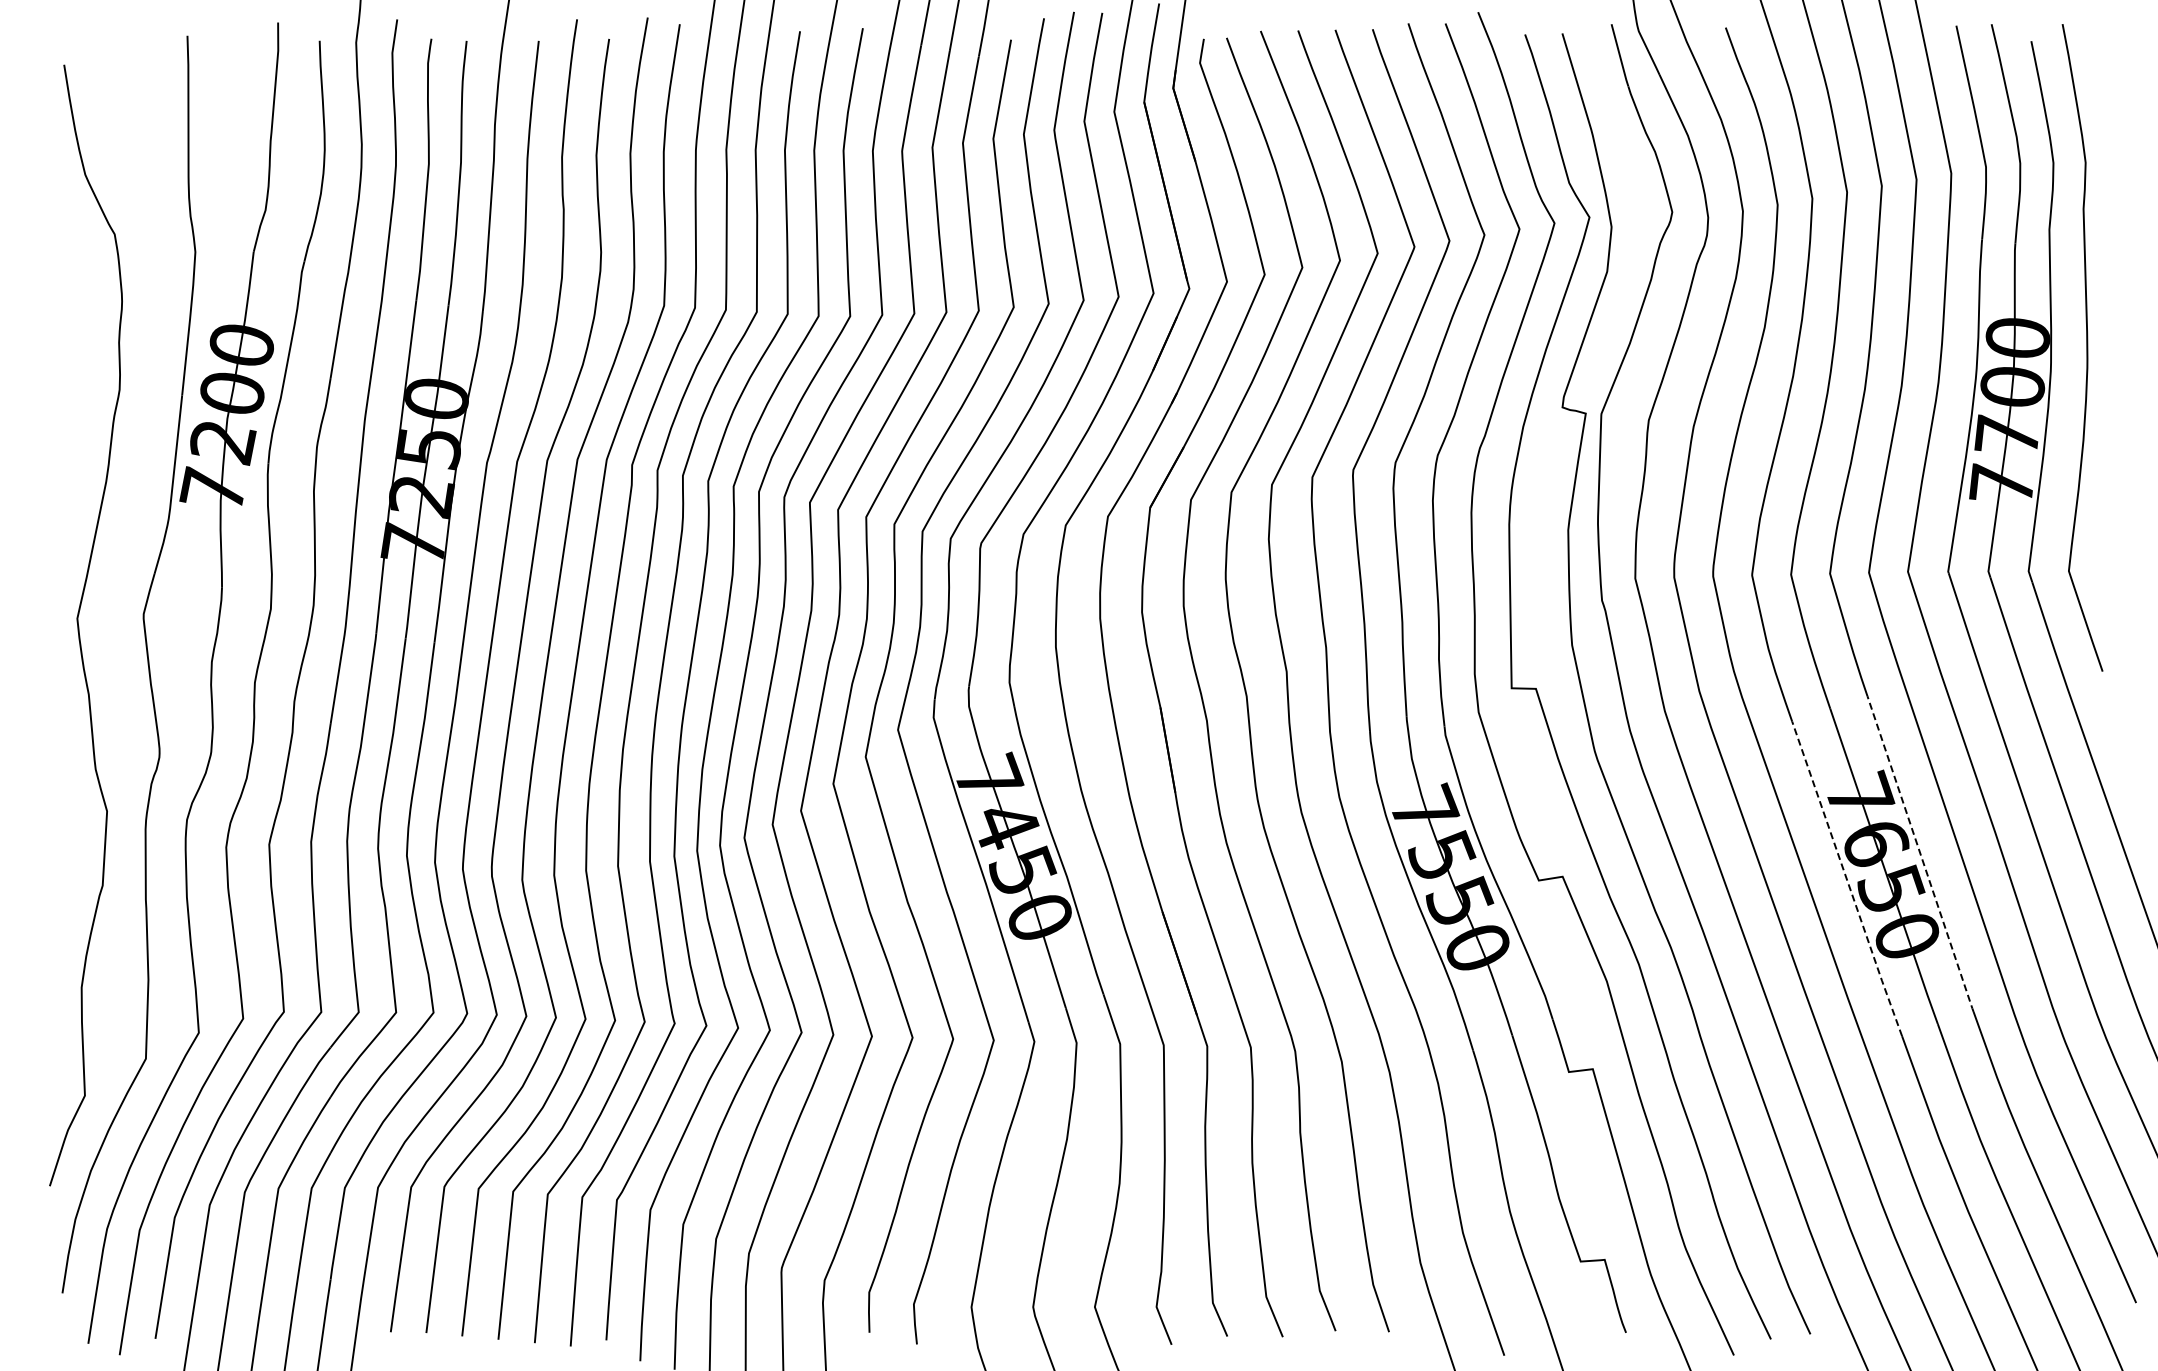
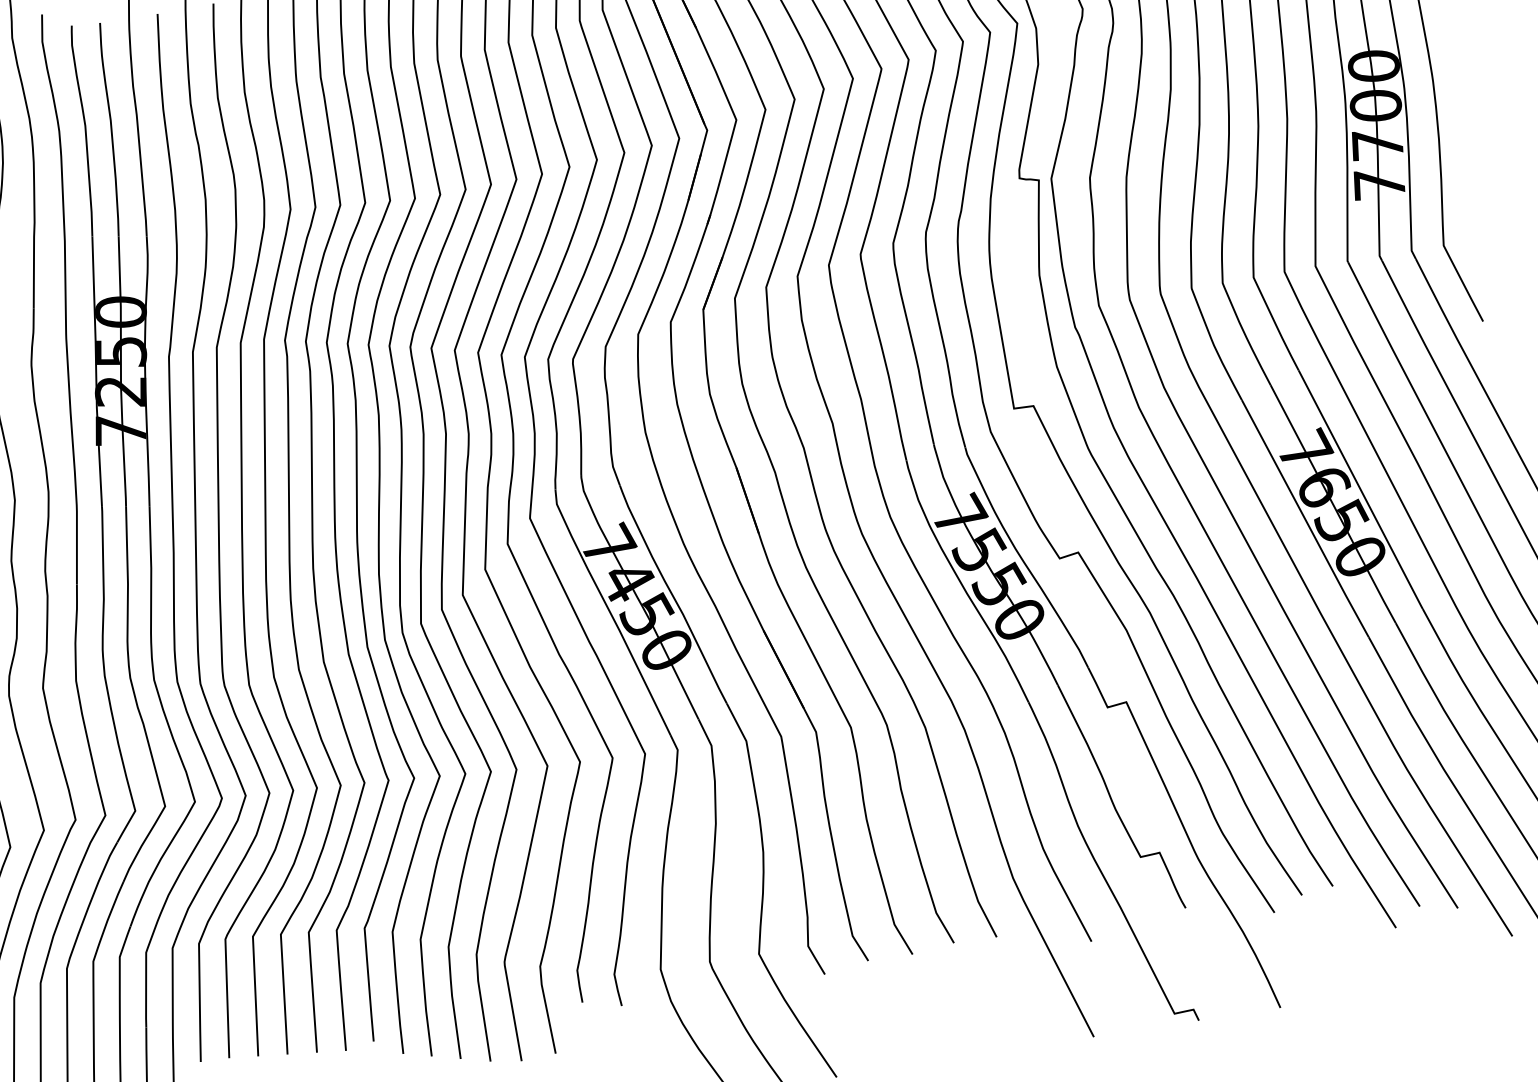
line: (1920, 854) -> (1360, 490), dashed -> solid
line: (1846, 879) -> (1304, 519), dashed -> solid

